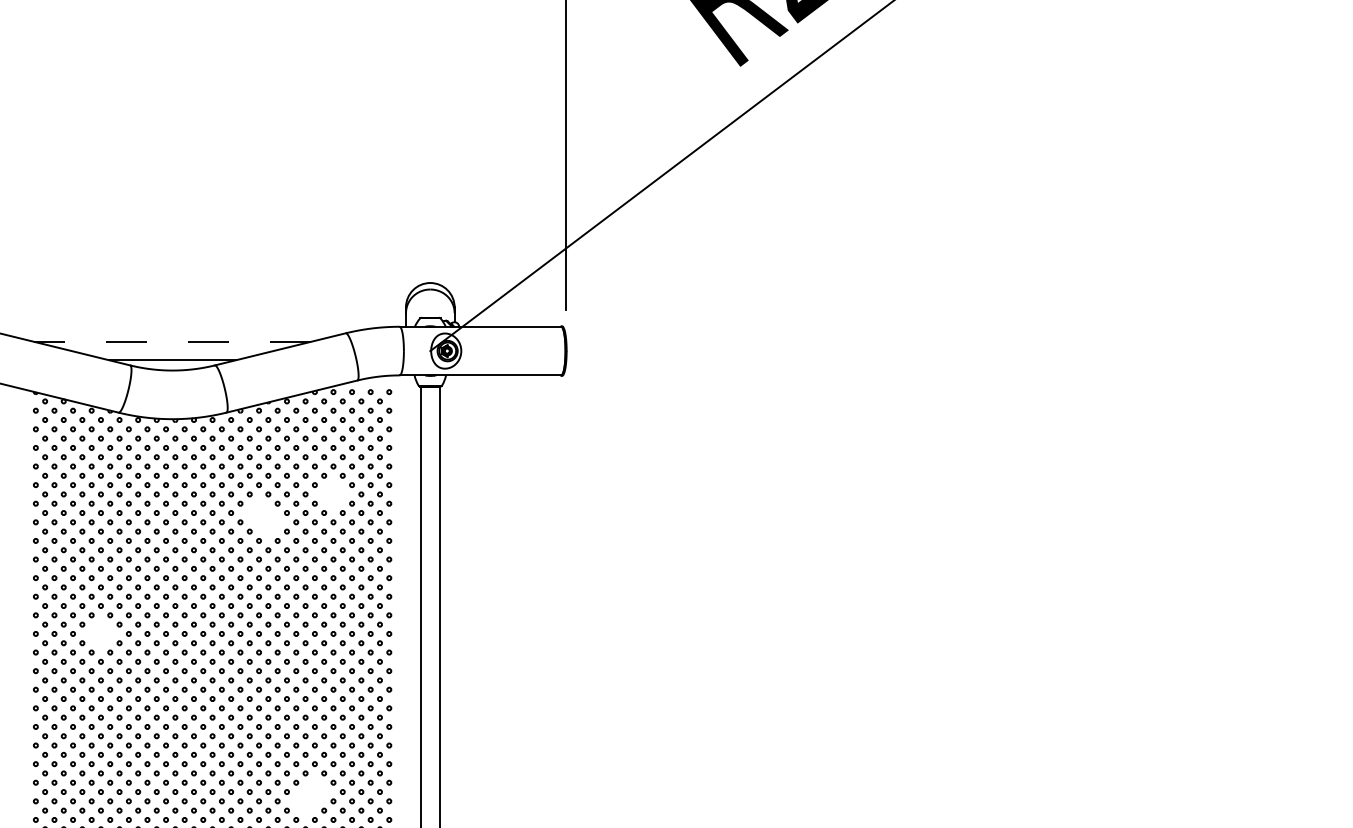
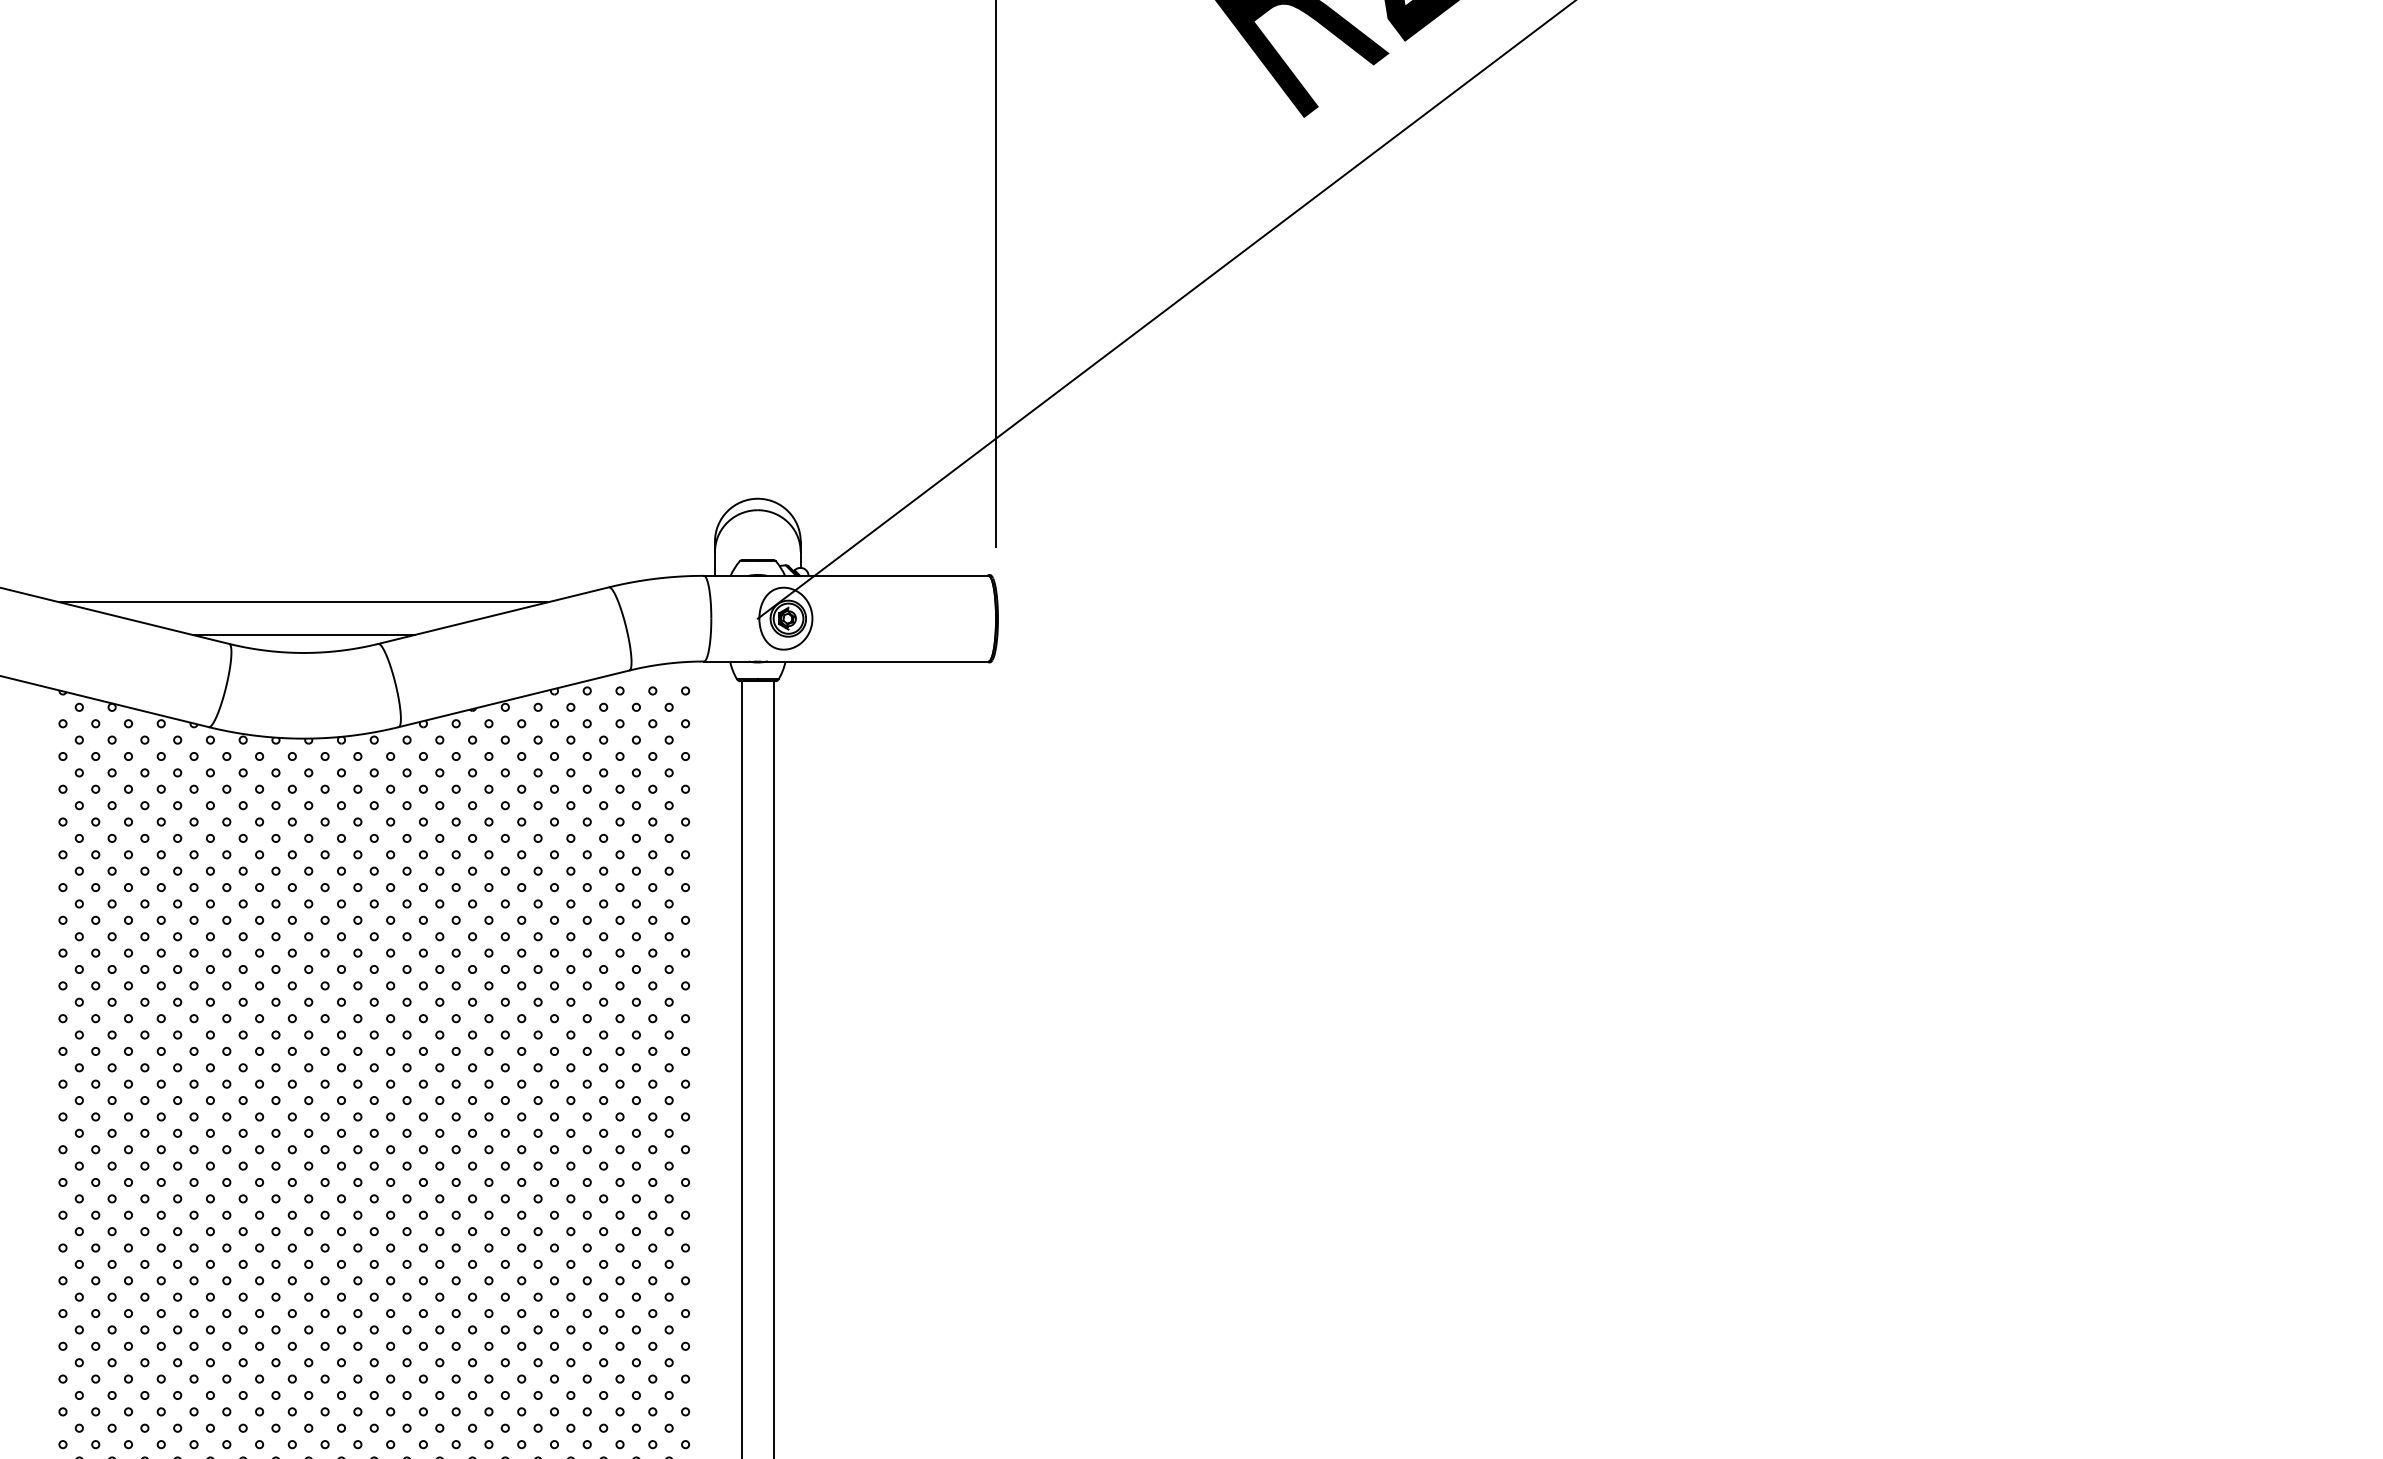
line: (172, 341) -> (303, 601), dashed -> solid
part: (333, 494) -> (587, 871), added
part: (263, 517) -> (463, 911), added
part: (100, 633) -> (176, 1116), added
part: (310, 796) -> (546, 1403), added

